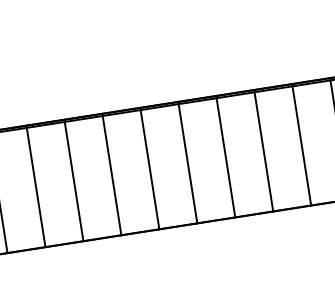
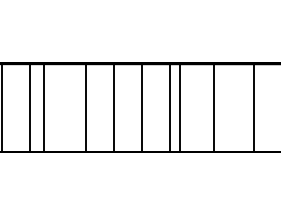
line: (301, 144) -> (214, 107), moved
line: (264, 150) -> (180, 107), moved
line: (73, 180) -> (43, 107), moved

